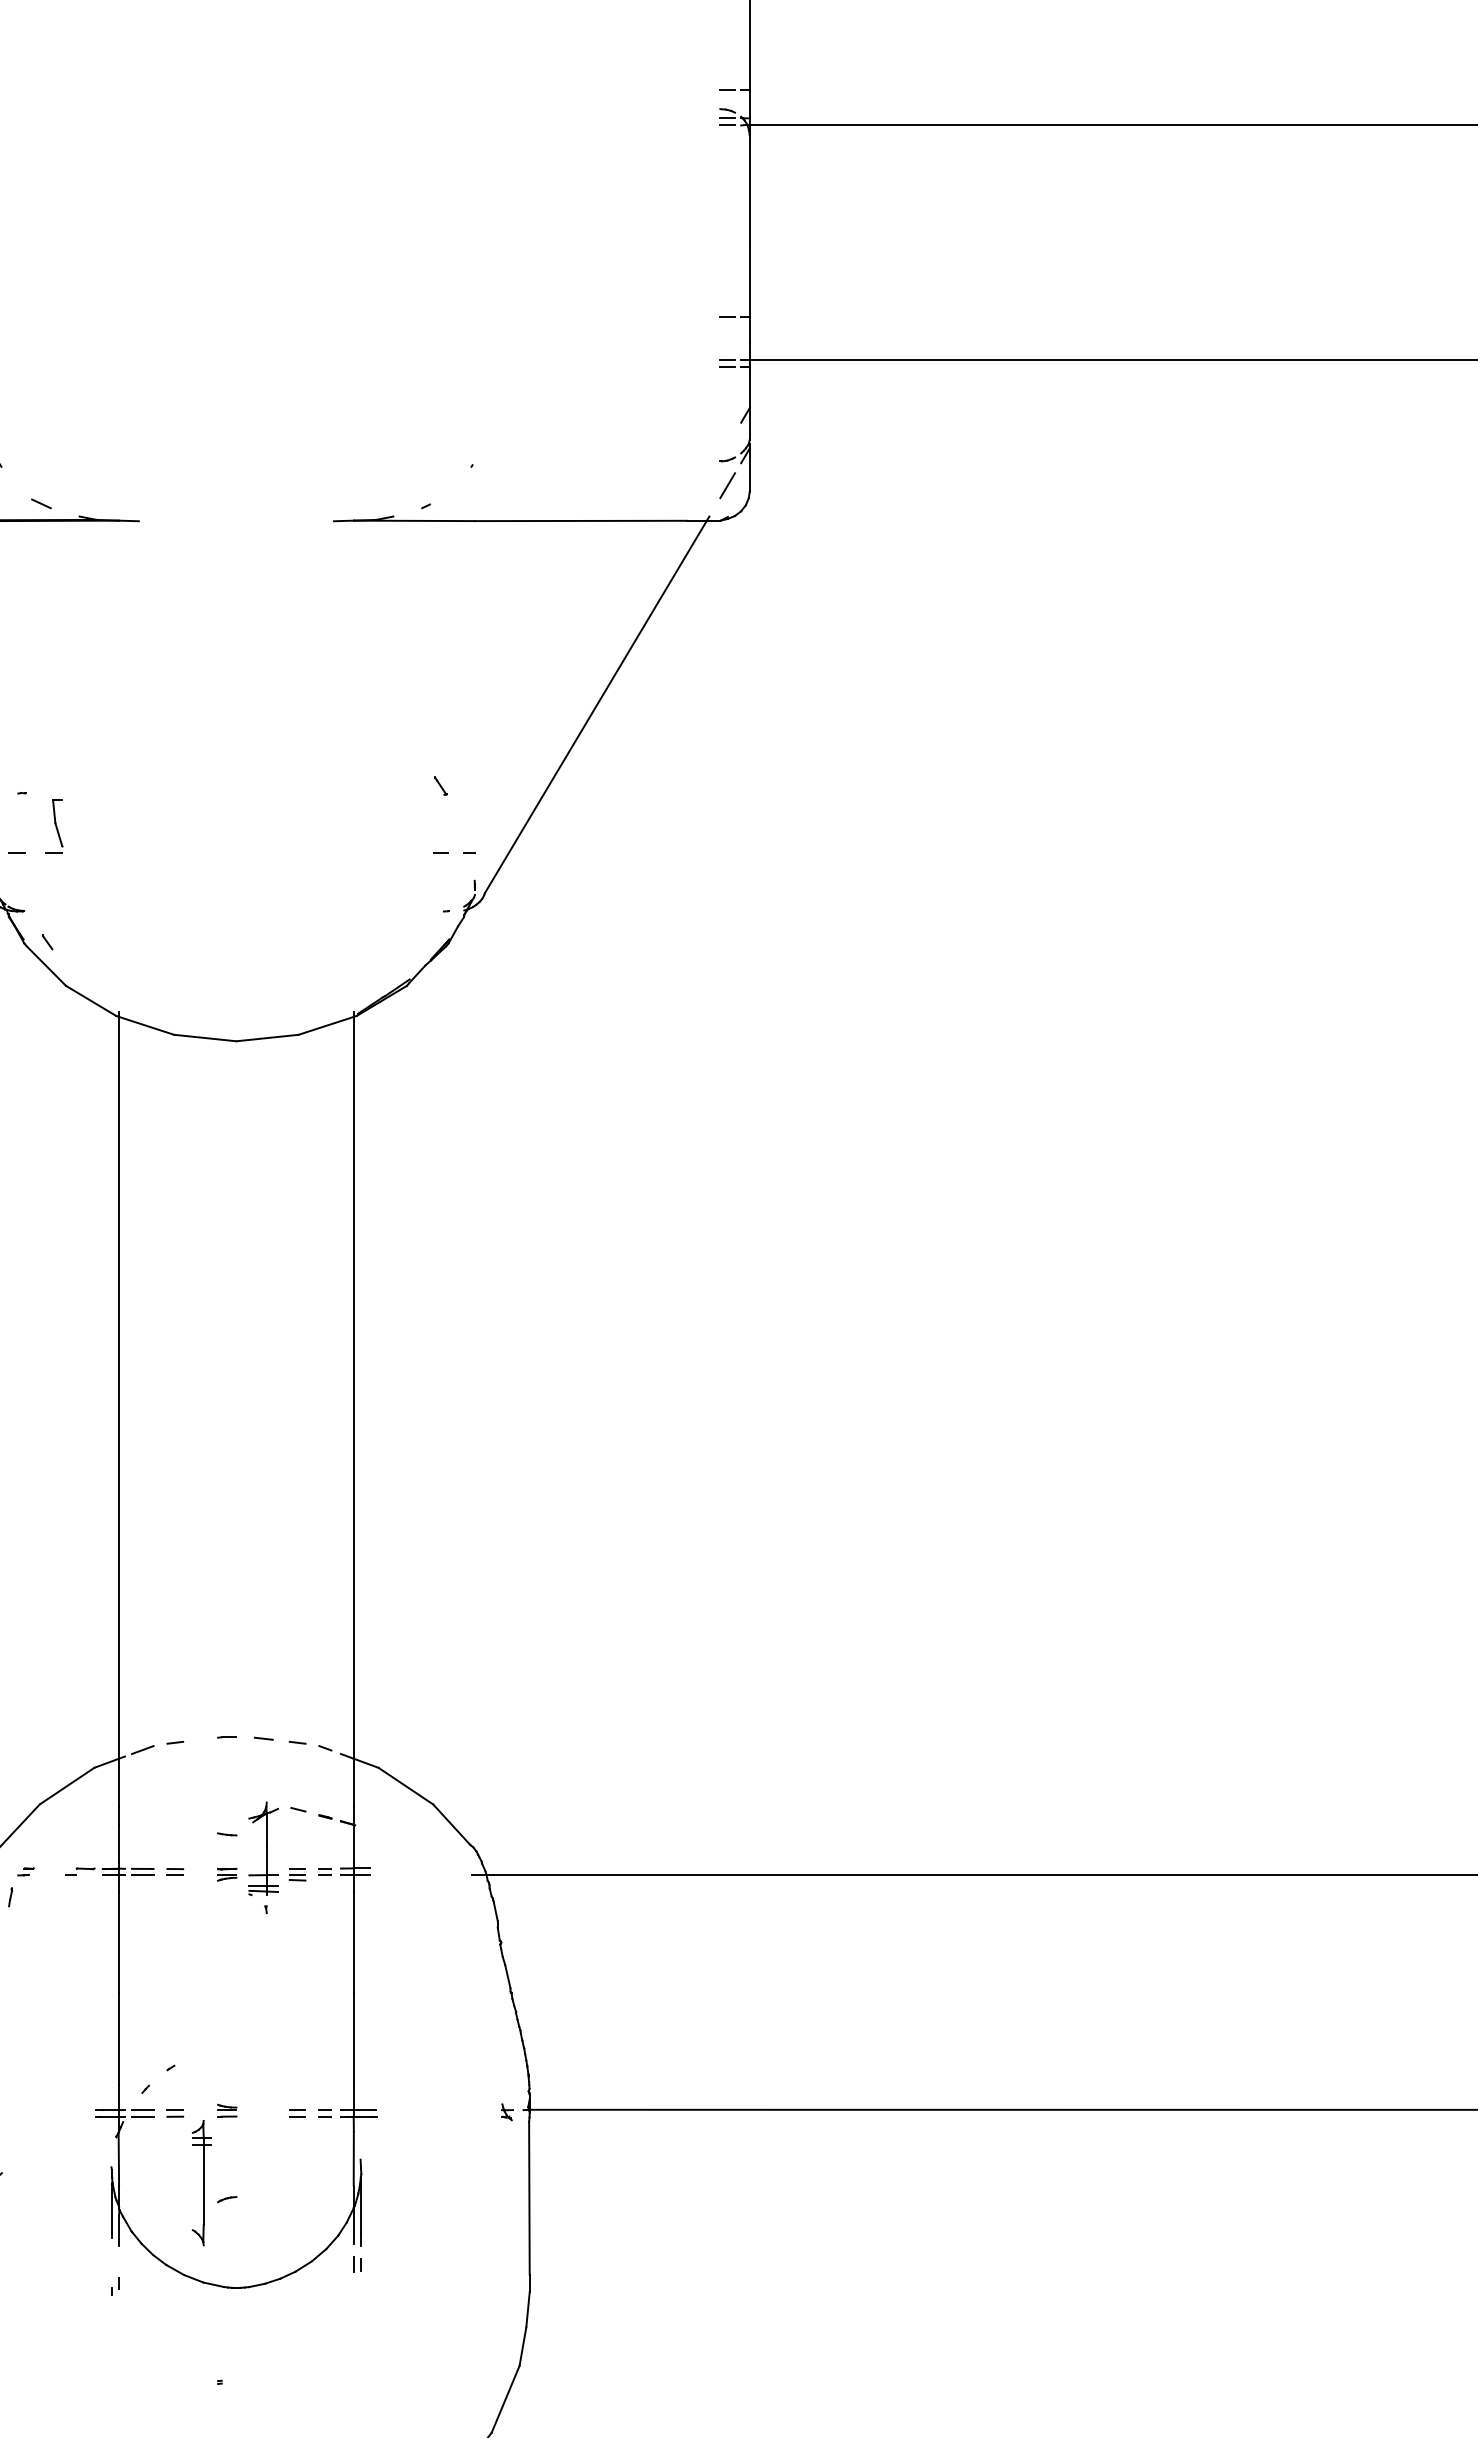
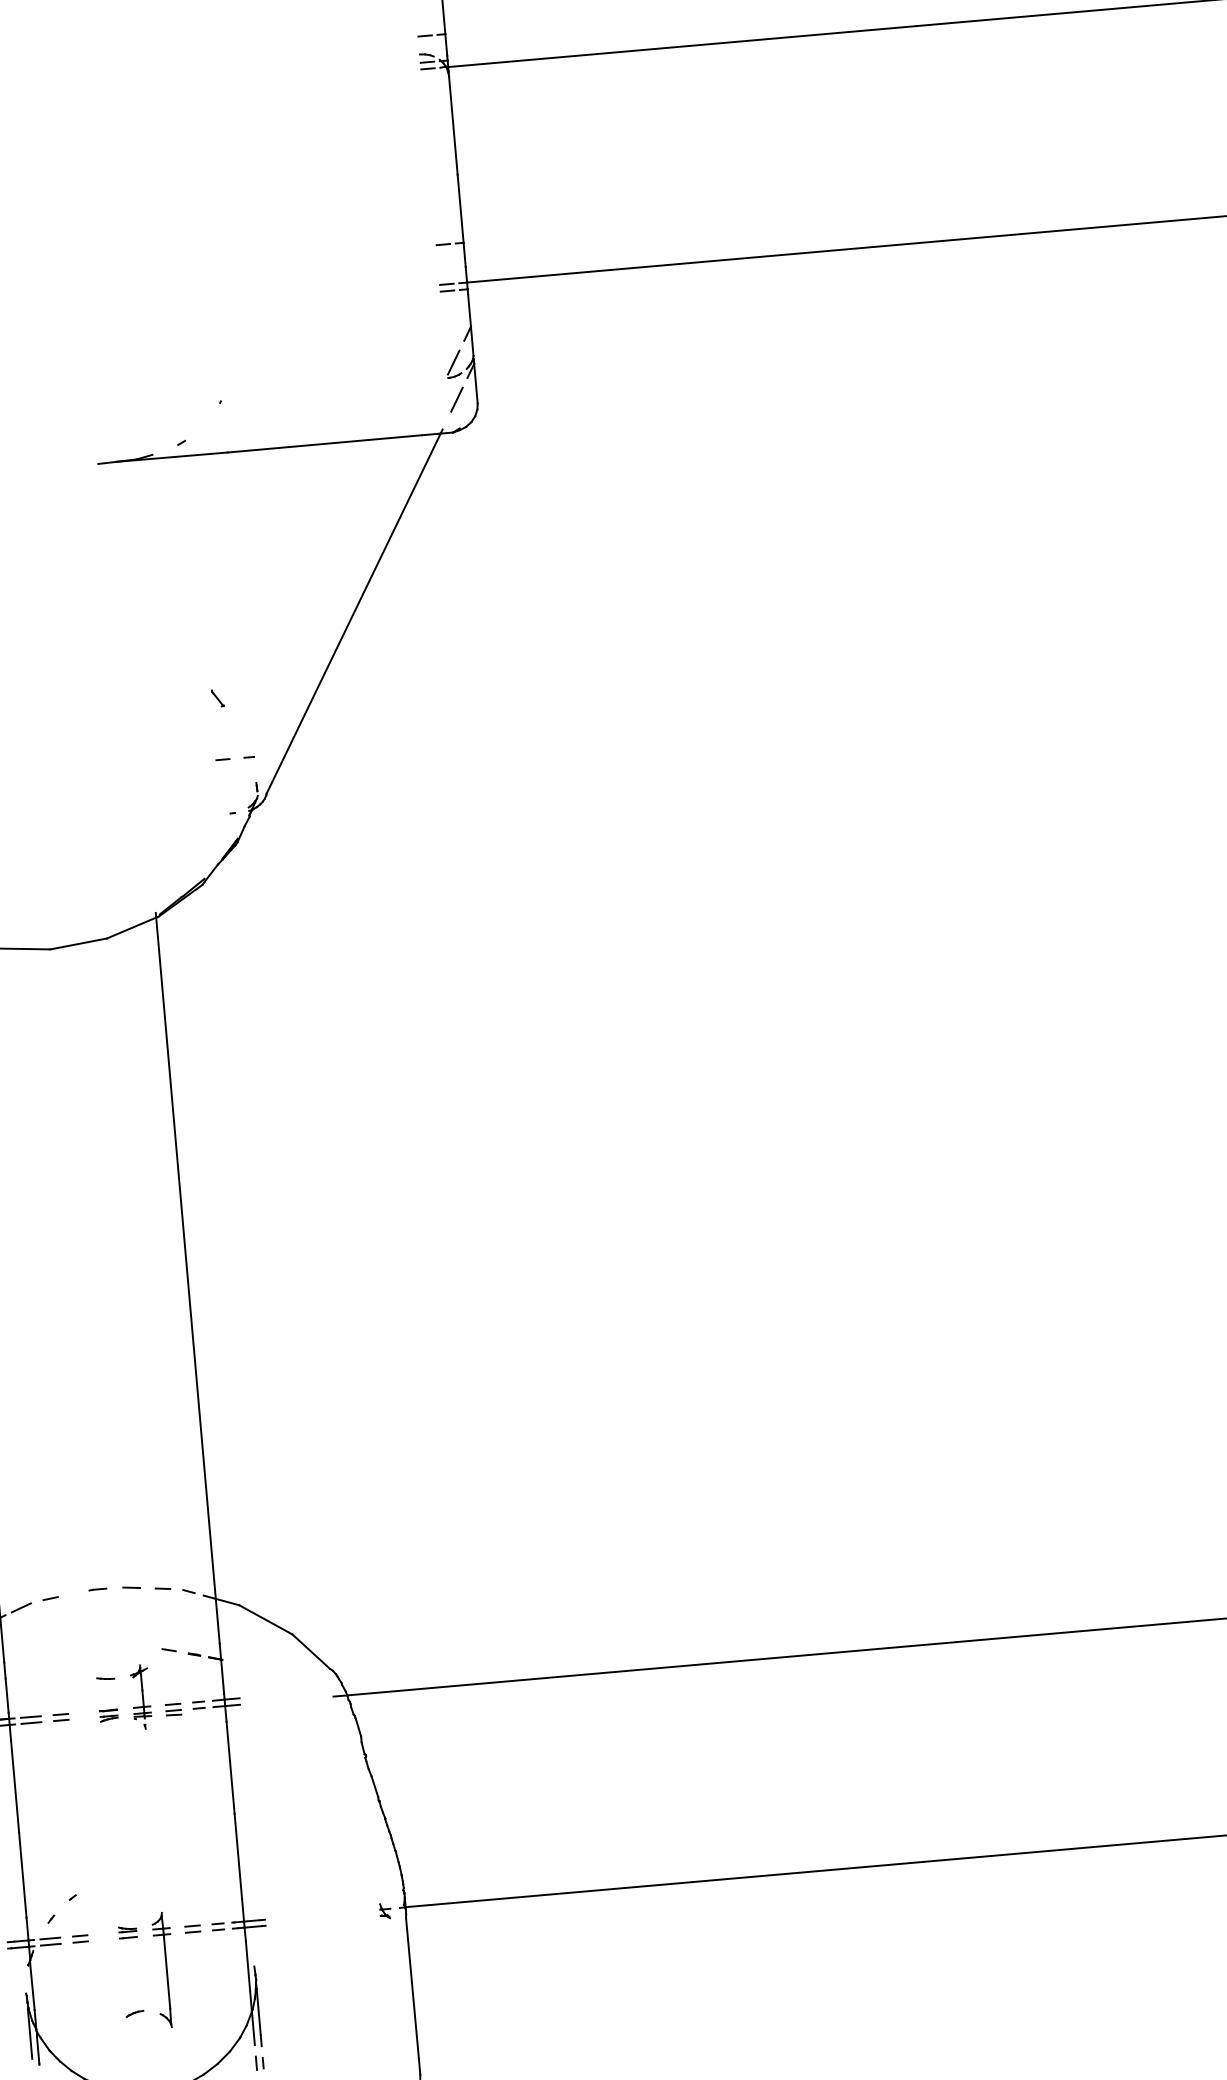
line: (727, 444) -> (453, 361), added
part: (263, 1857) -> (140, 1696), size x0.62
part: (201, 2183) -> (164, 1970), moved

